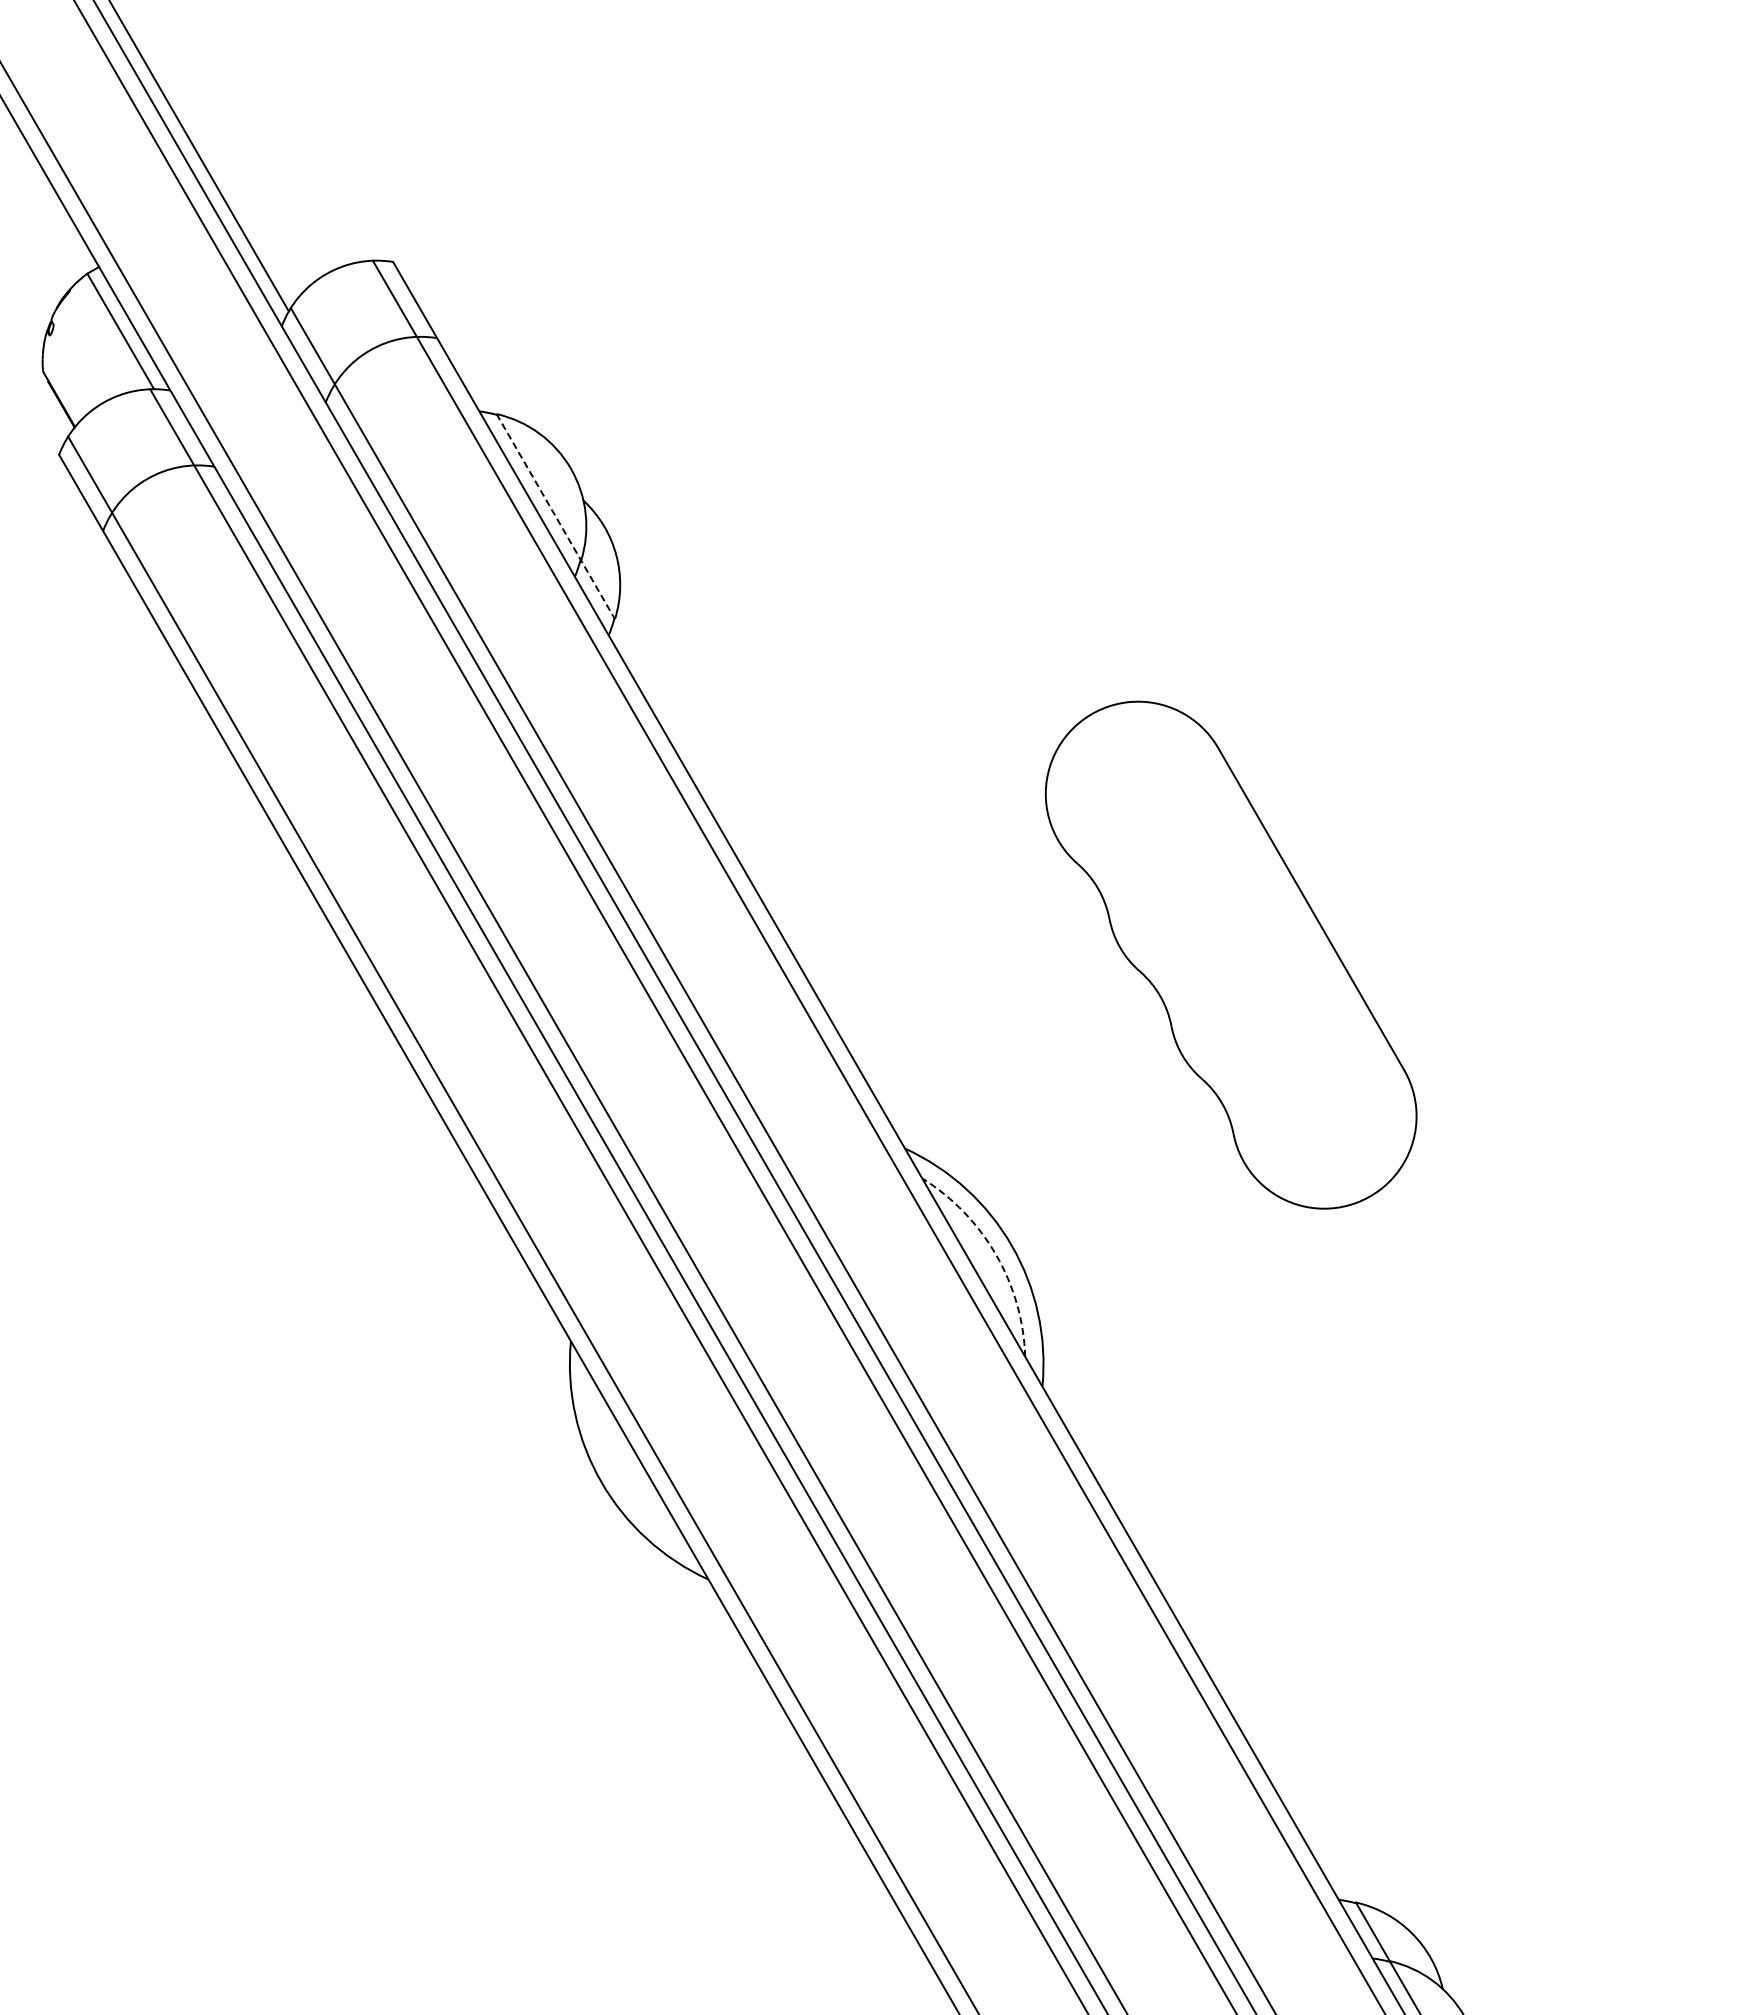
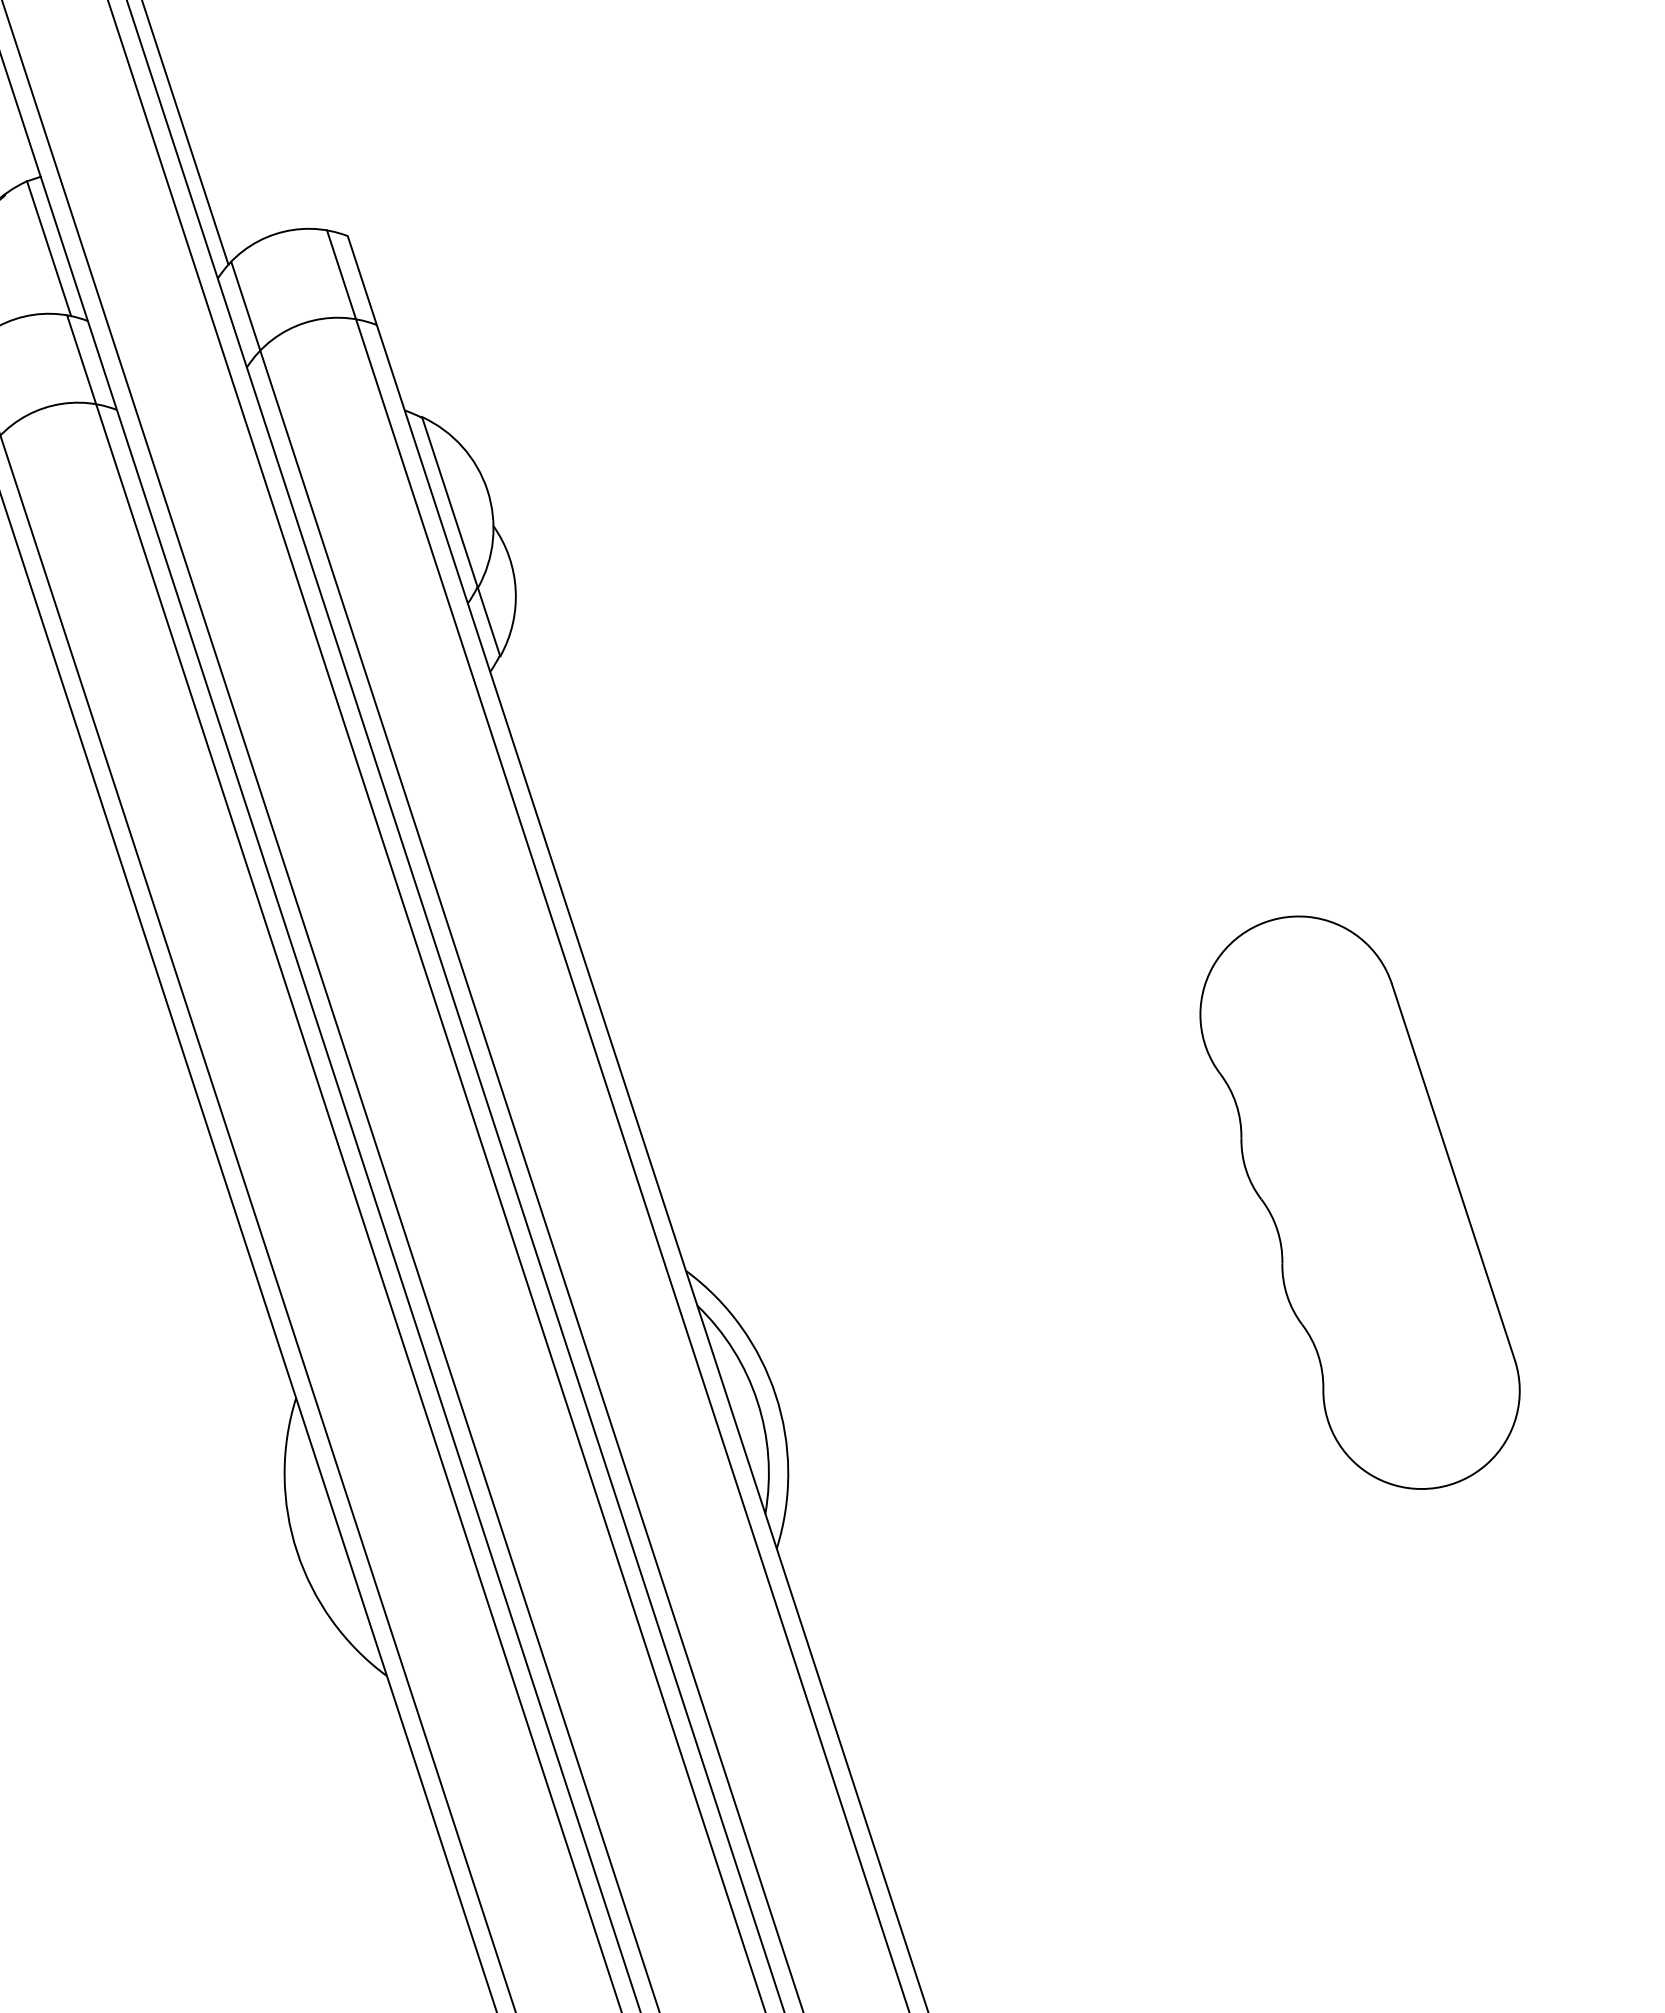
line: (556, 517) -> (461, 537), dashed -> solid
part: (1230, 954) -> (1359, 1201), moved
arc: (996, 1254) -> (757, 1401), dashed -> solid

